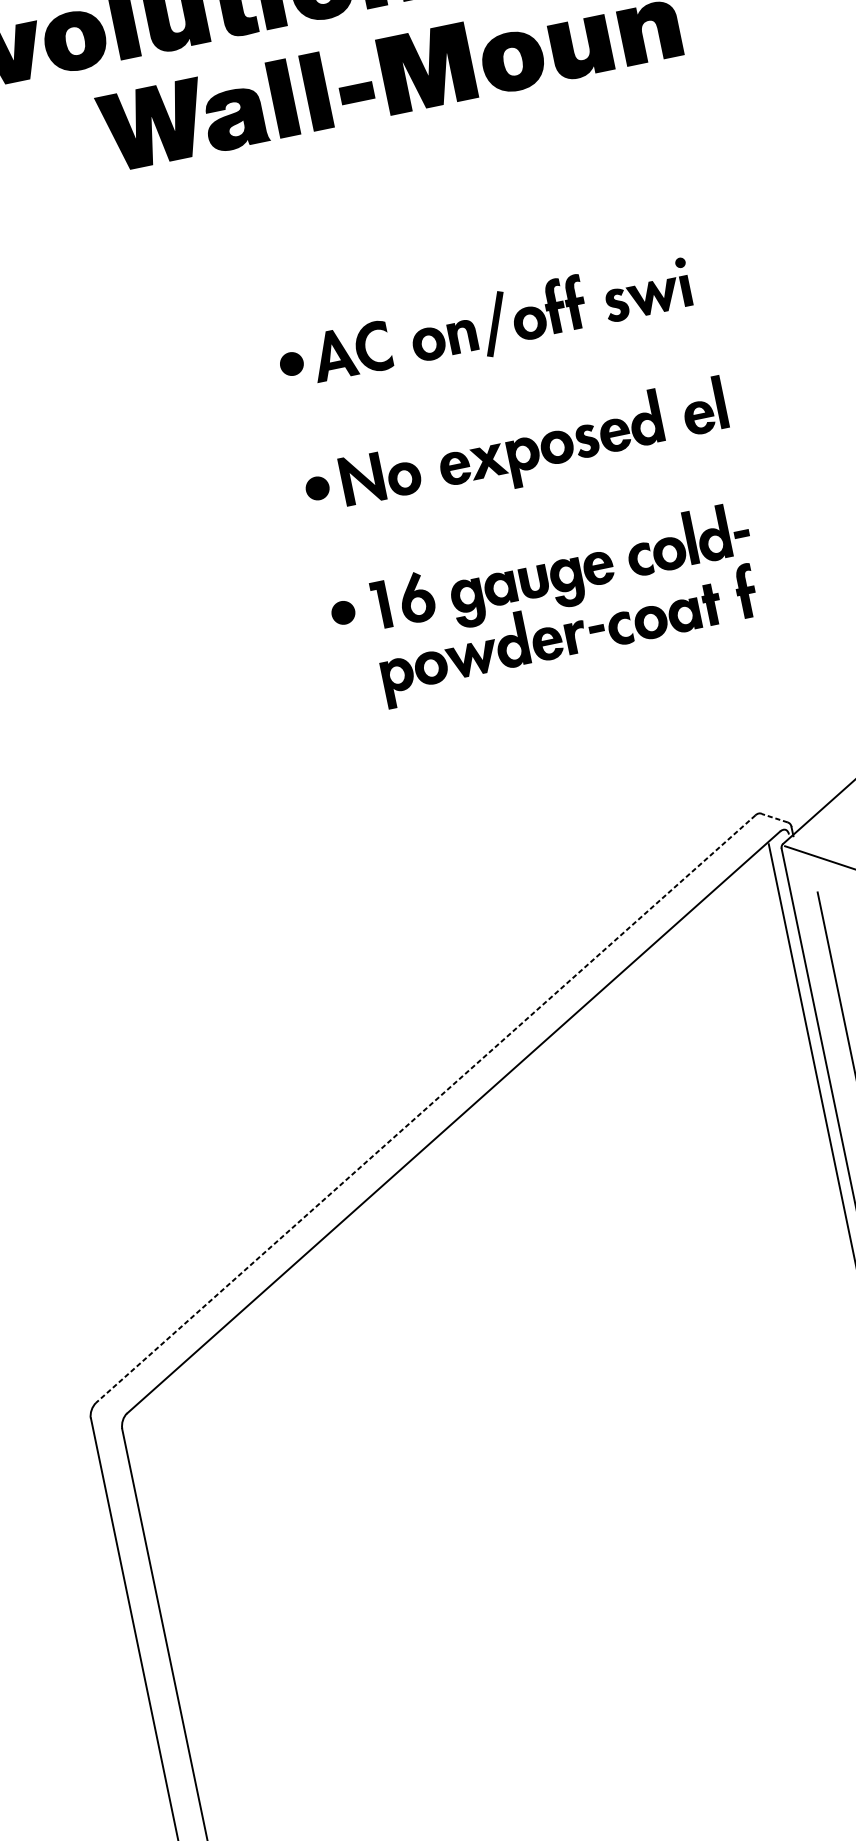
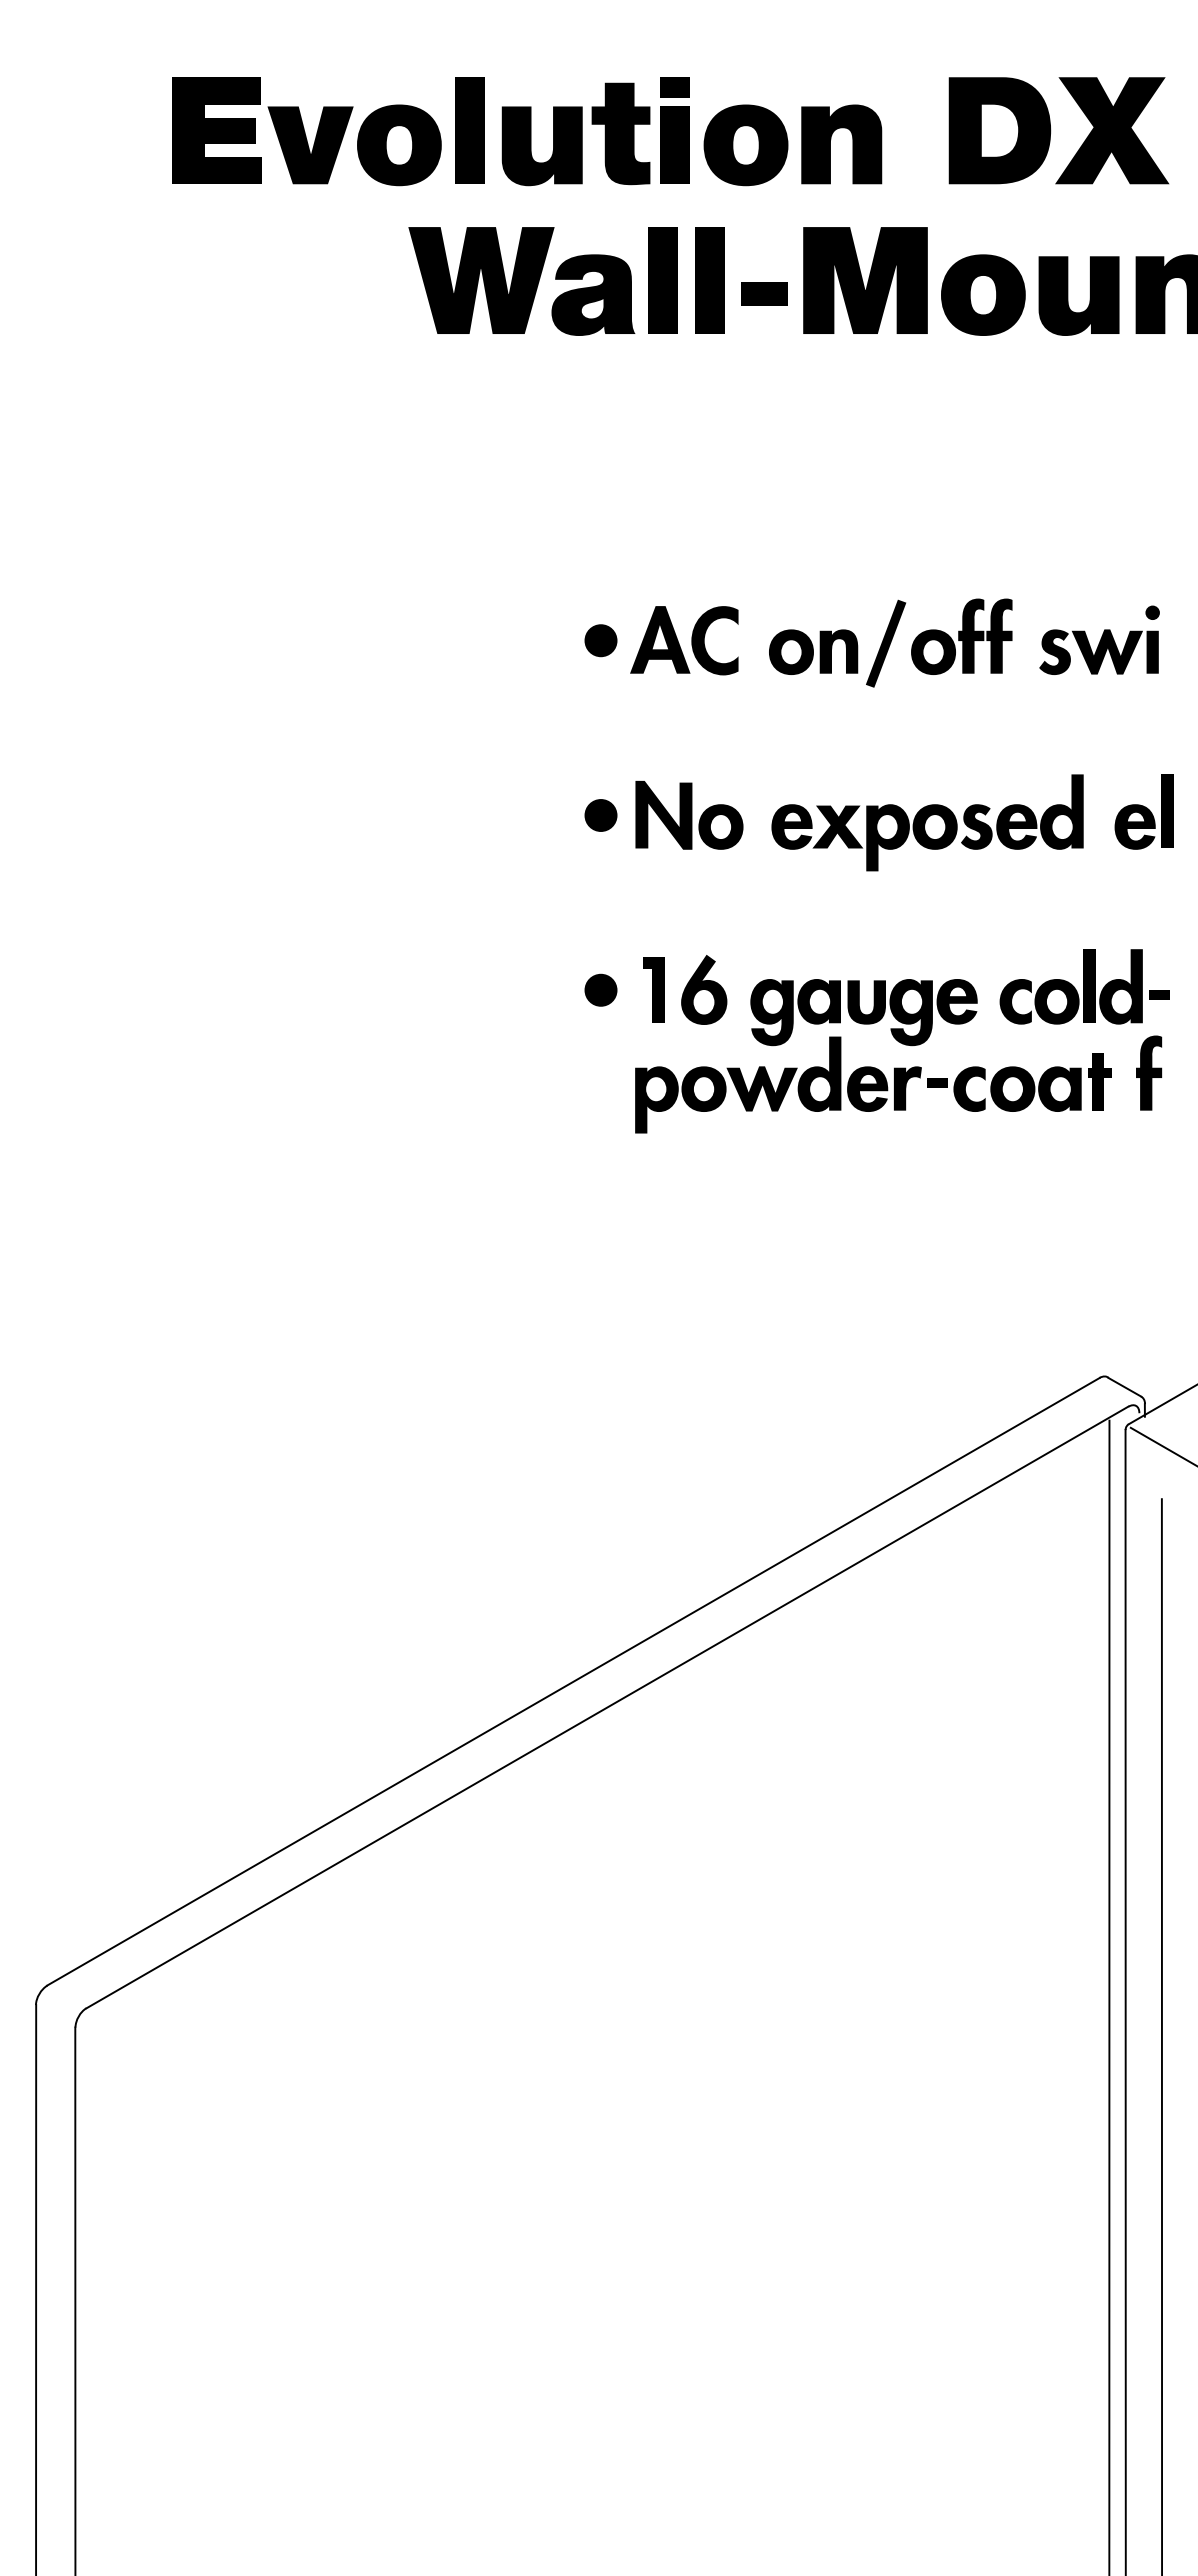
line: (774, 818) -> (1124, 1387), dashed -> solid
line: (425, 1108) -> (573, 1681), dashed -> solid

